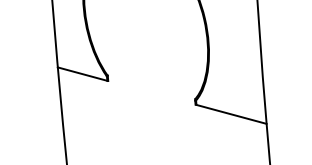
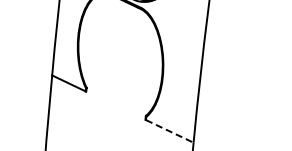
line: (232, 114) -> (170, 131), solid -> dashed

